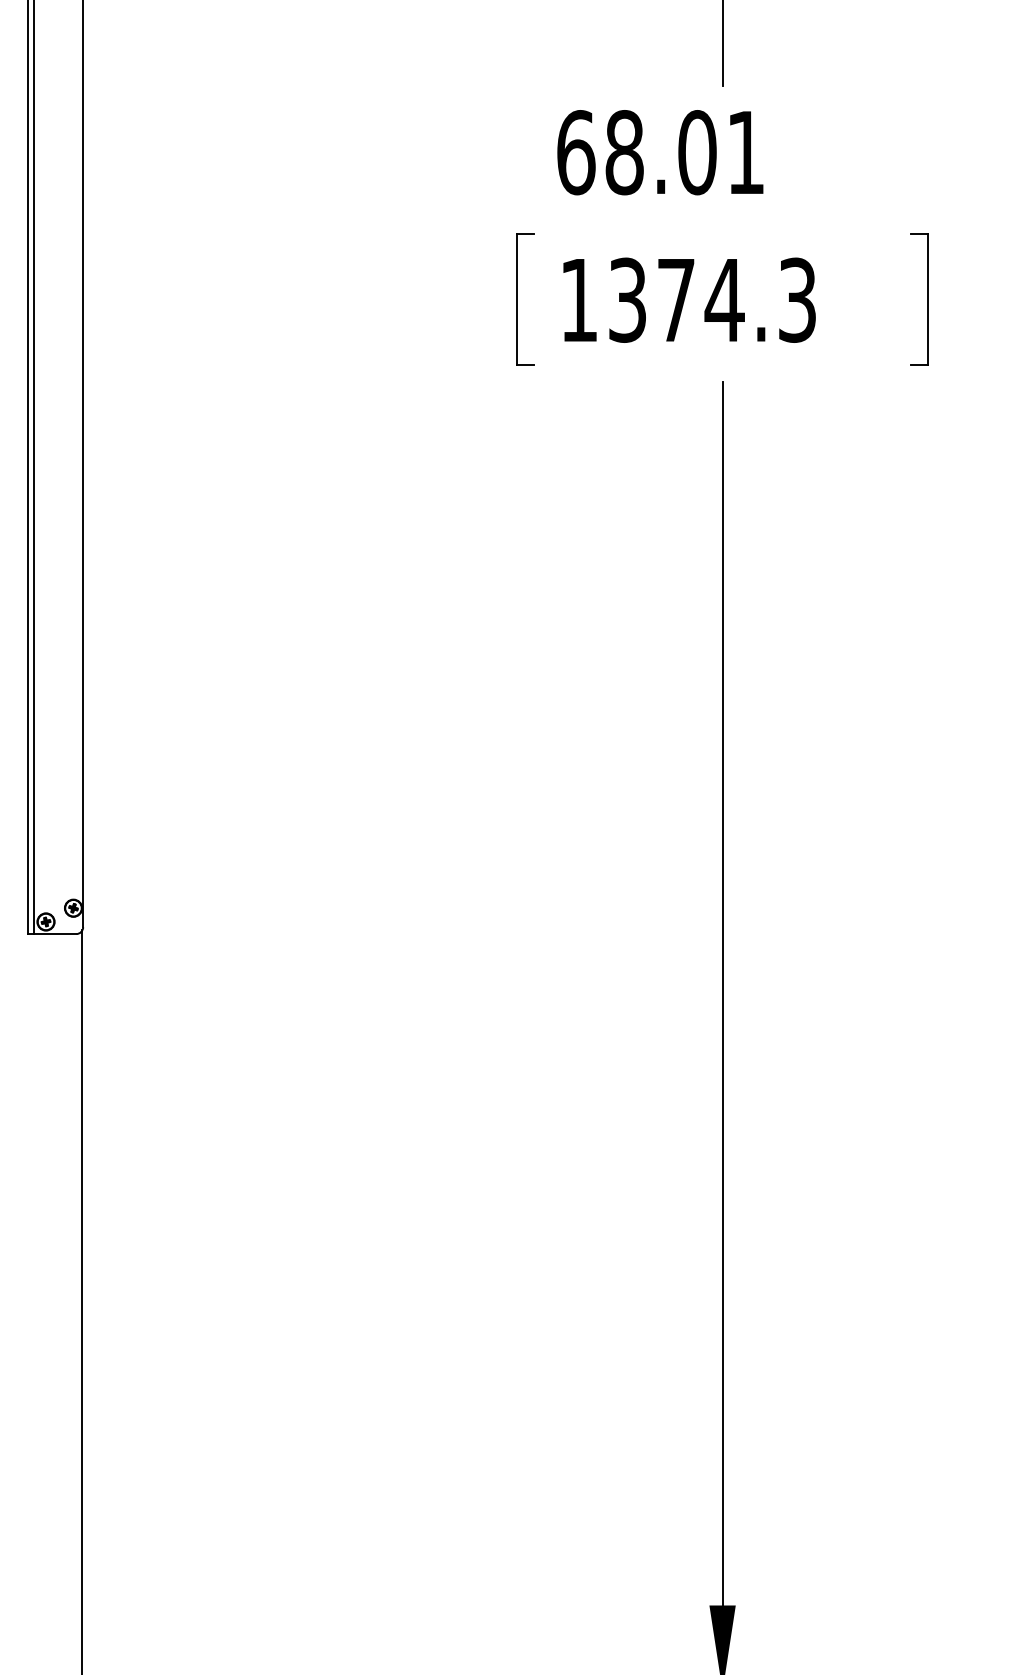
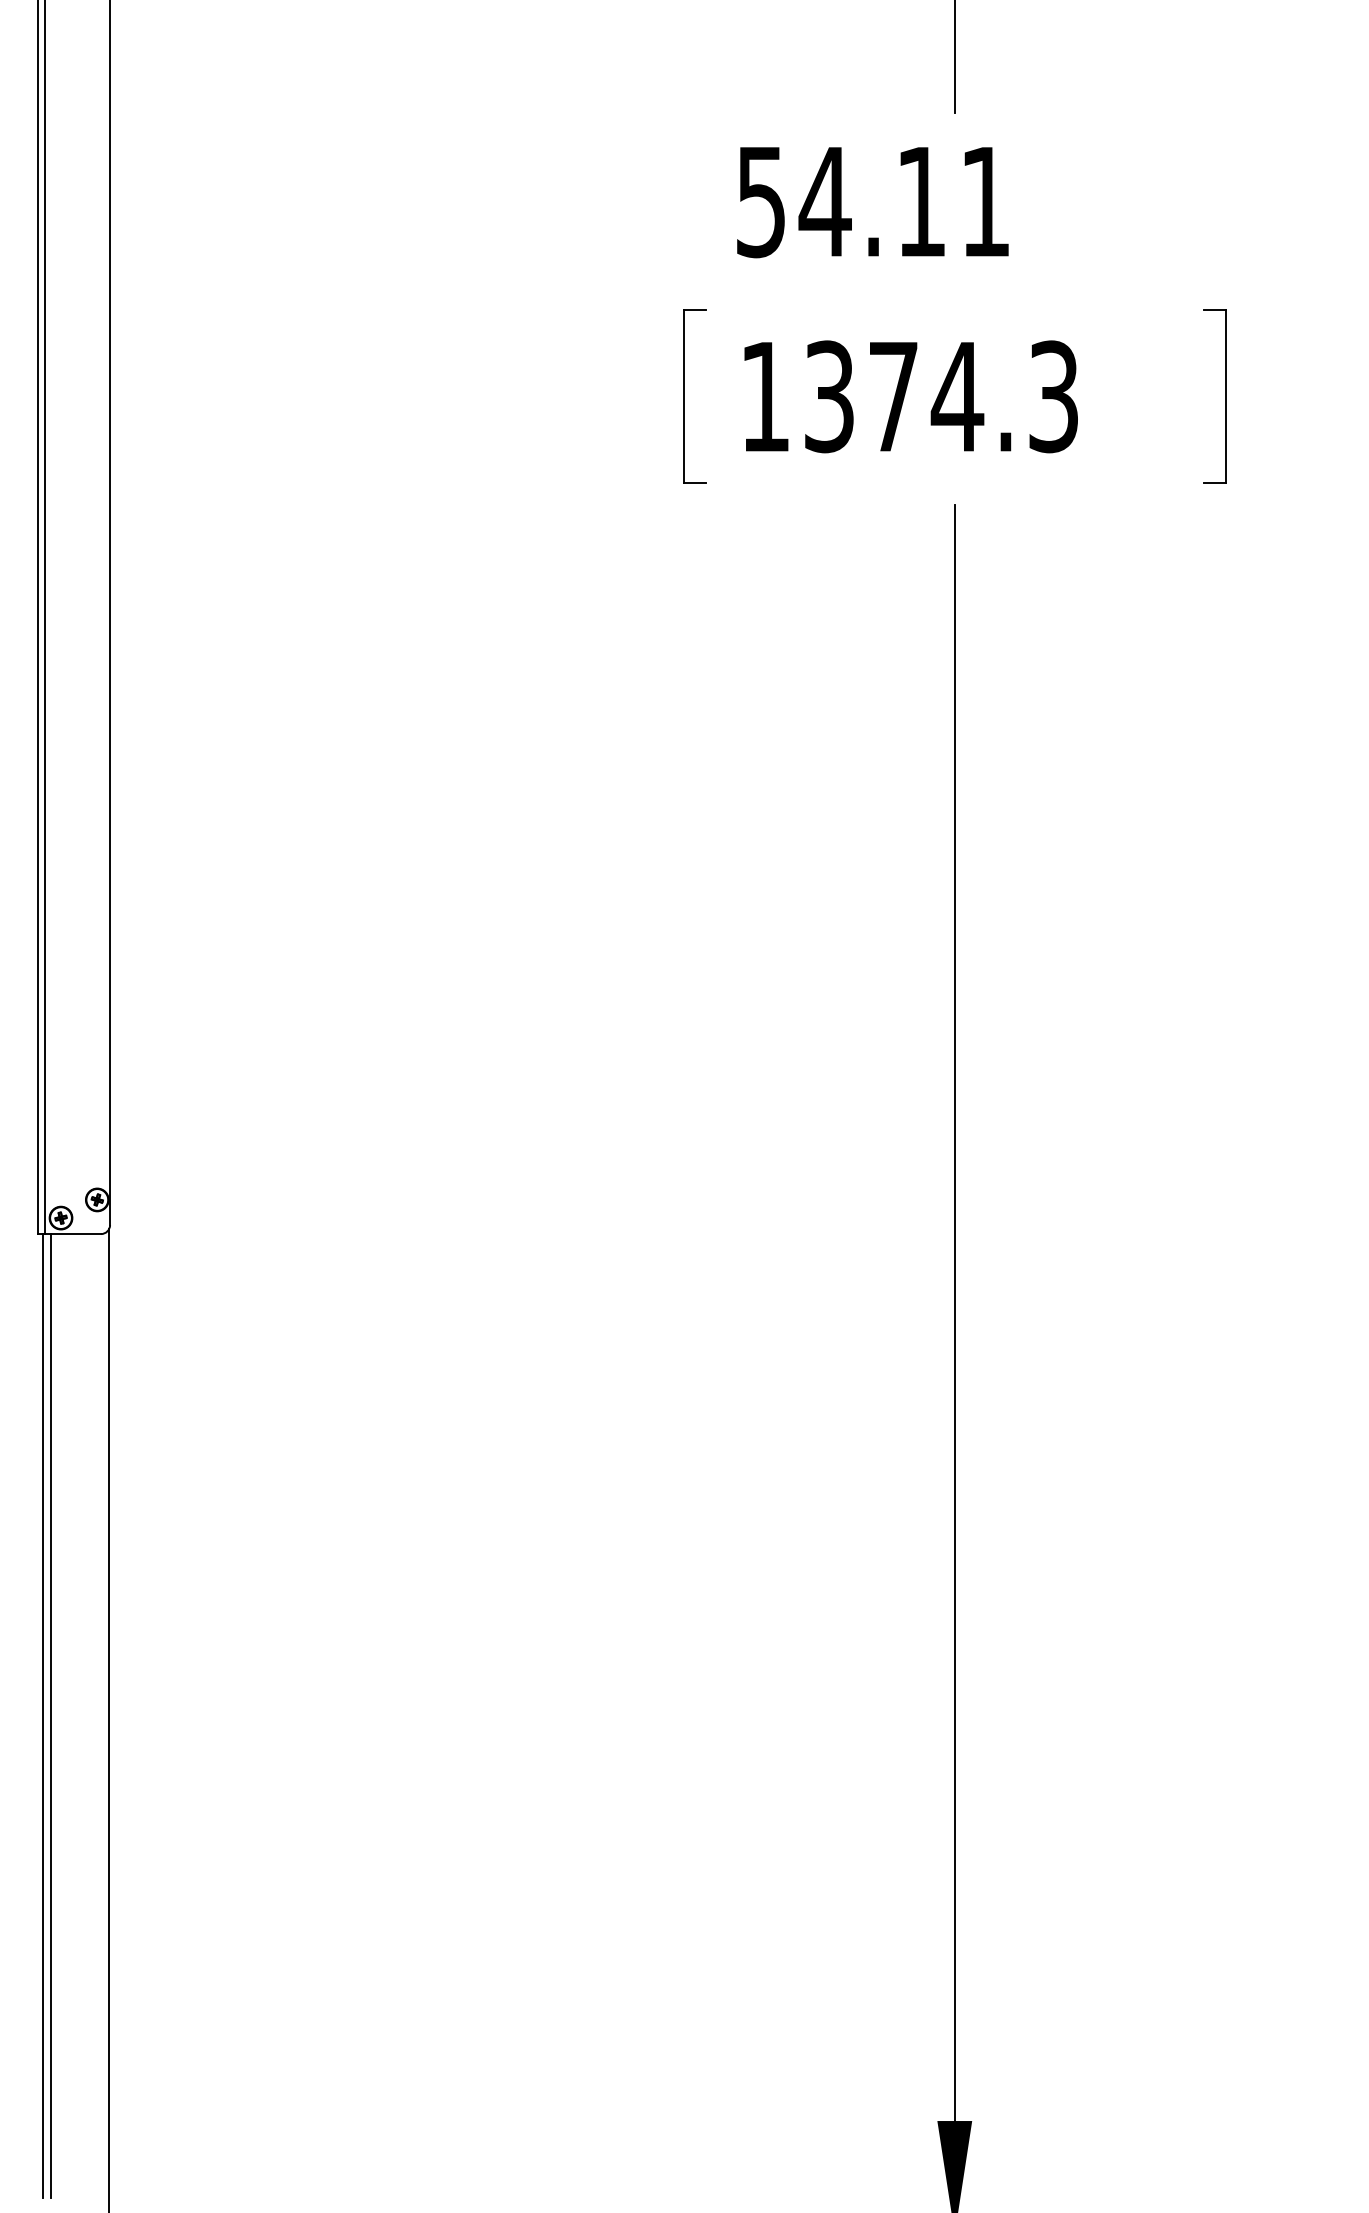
text: (636, 152) -> (841, 201), 68.01 -> 54.11
line: (32, 1298) -> (42, 1715), added
line: (38, 1298) -> (50, 1715), added

